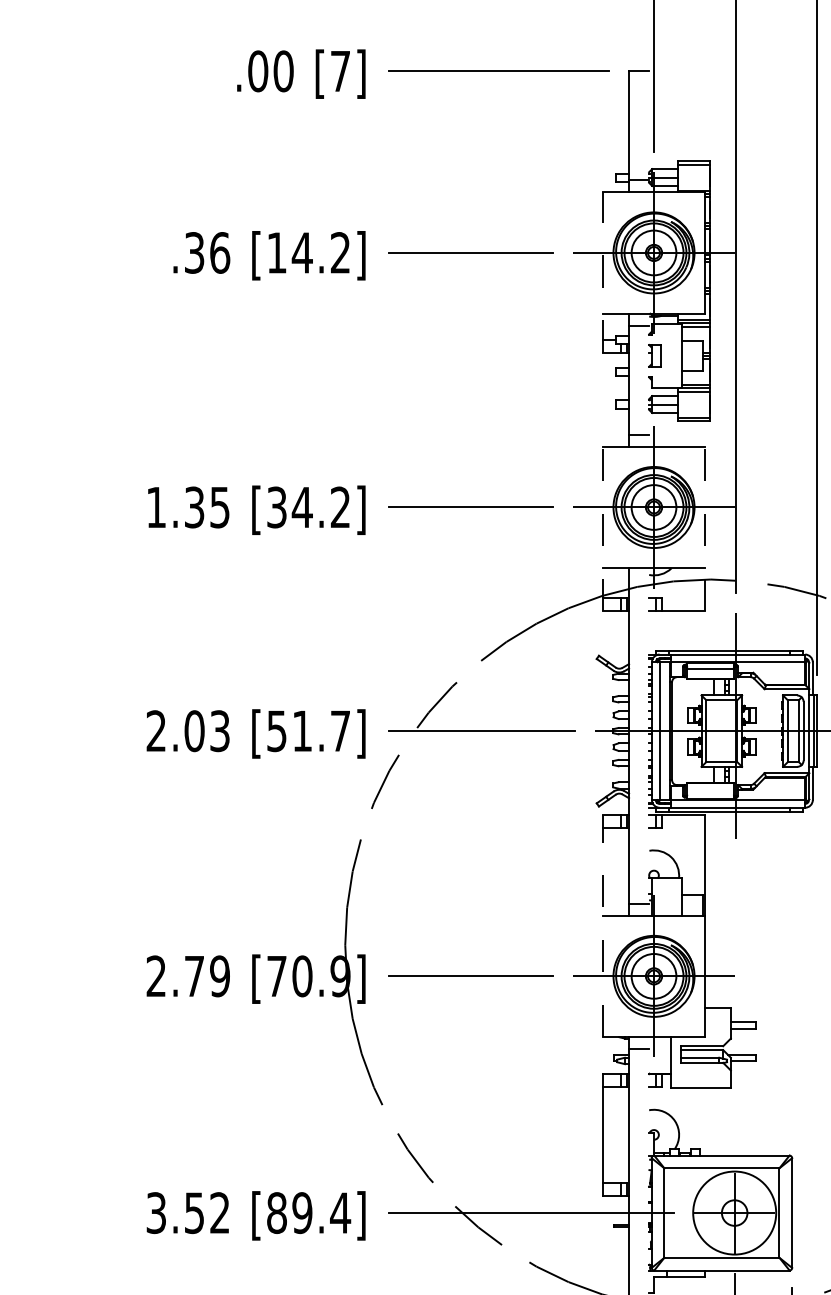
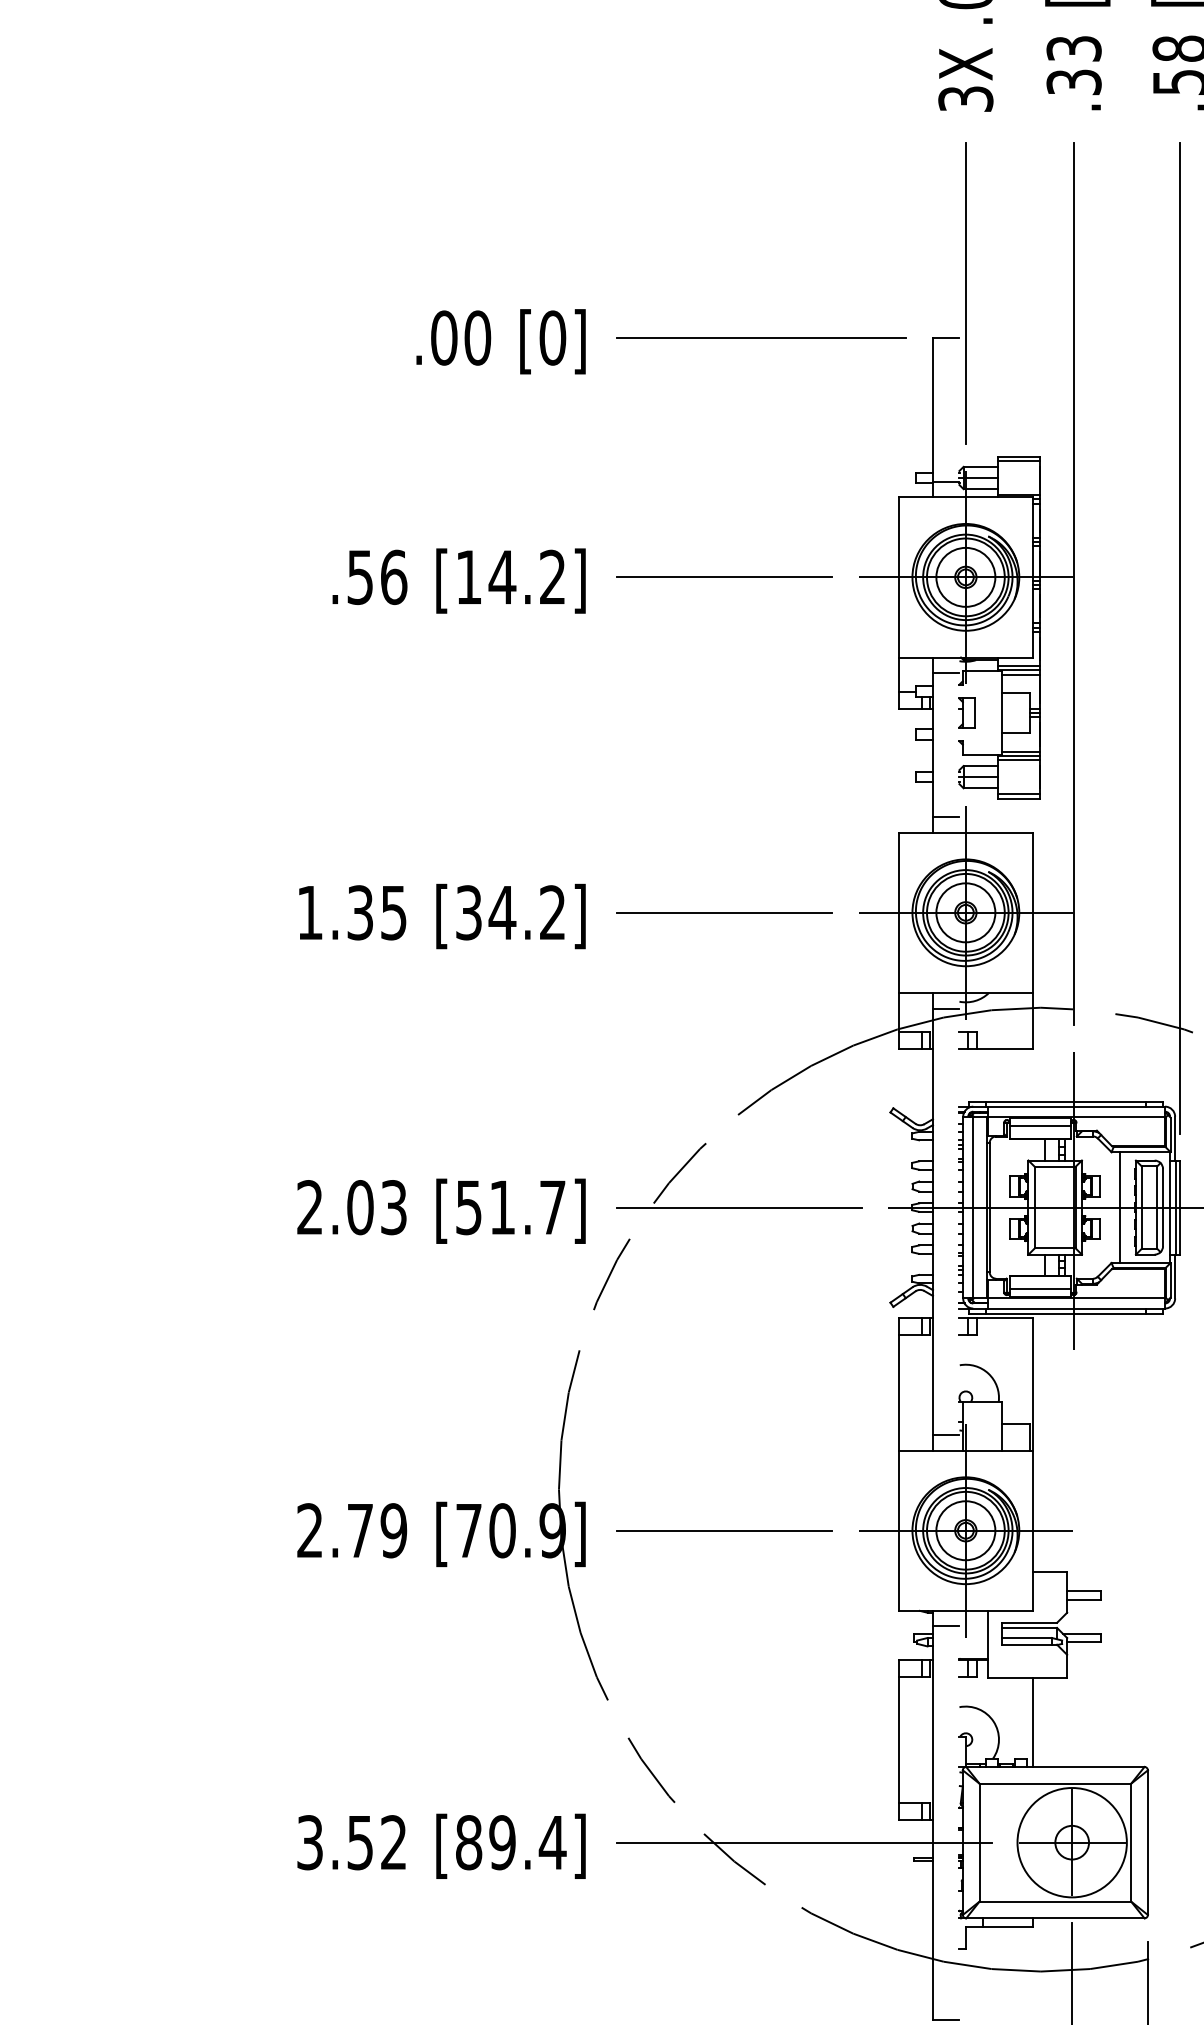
text: (340, 70) -> (552, 337), [7] -> [0]
text: (194, 252) -> (360, 576), .36 -> .56
line: (603, 272) -> (899, 603), dashed -> solid
line: (603, 528) -> (899, 940), dashed -> solid
line: (704, 528) -> (1032, 940), dashed -> solid
line: (638, 580) -> (945, 1008), added
line: (771, 731) -> (1120, 1207), added
line: (710, 793) -> (1040, 1289), added
line: (603, 926) -> (899, 1464), dashed -> solid
line: (704, 1121) -> (1032, 1722), added

